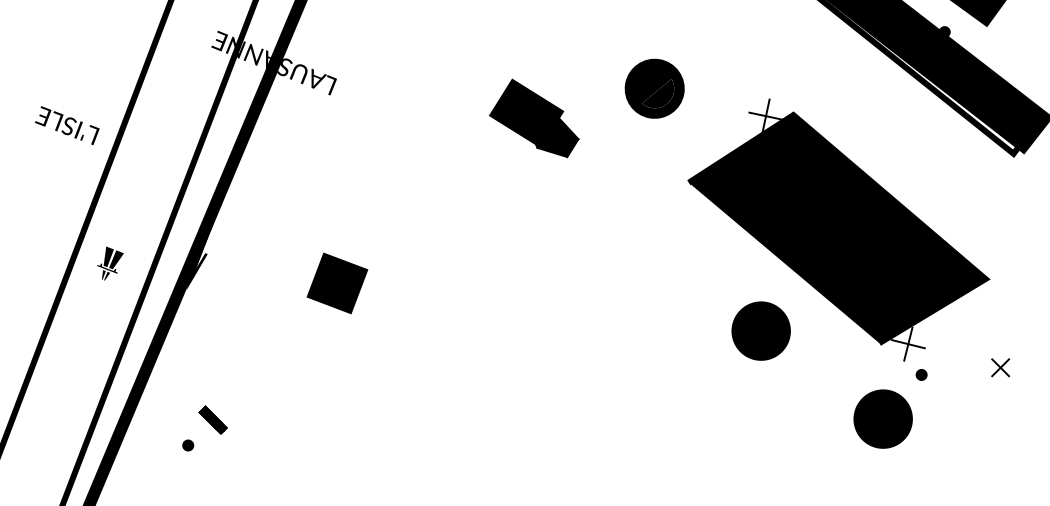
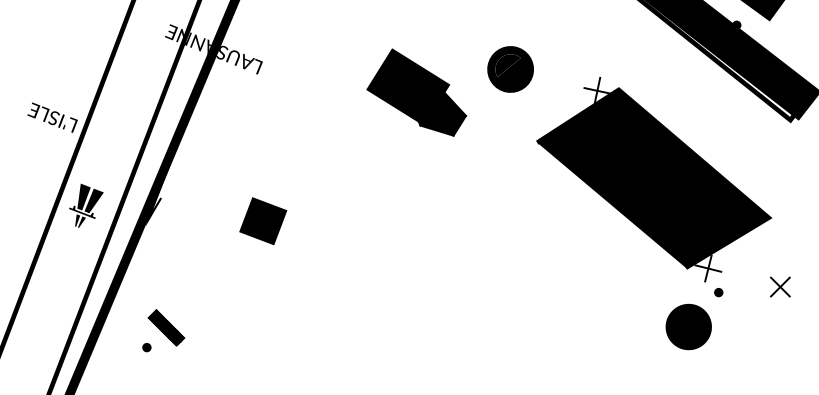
part: (533, 117) -> (416, 91), size x1.43
text: (67, 125) -> (52, 117), moved
part: (110, 263) -> (86, 205), size x1.67
part: (760, 330) -> (593, 257), removed
part: (1000, 367) -> (780, 286), size x1.43
part: (212, 419) -> (165, 327), size x1.67

